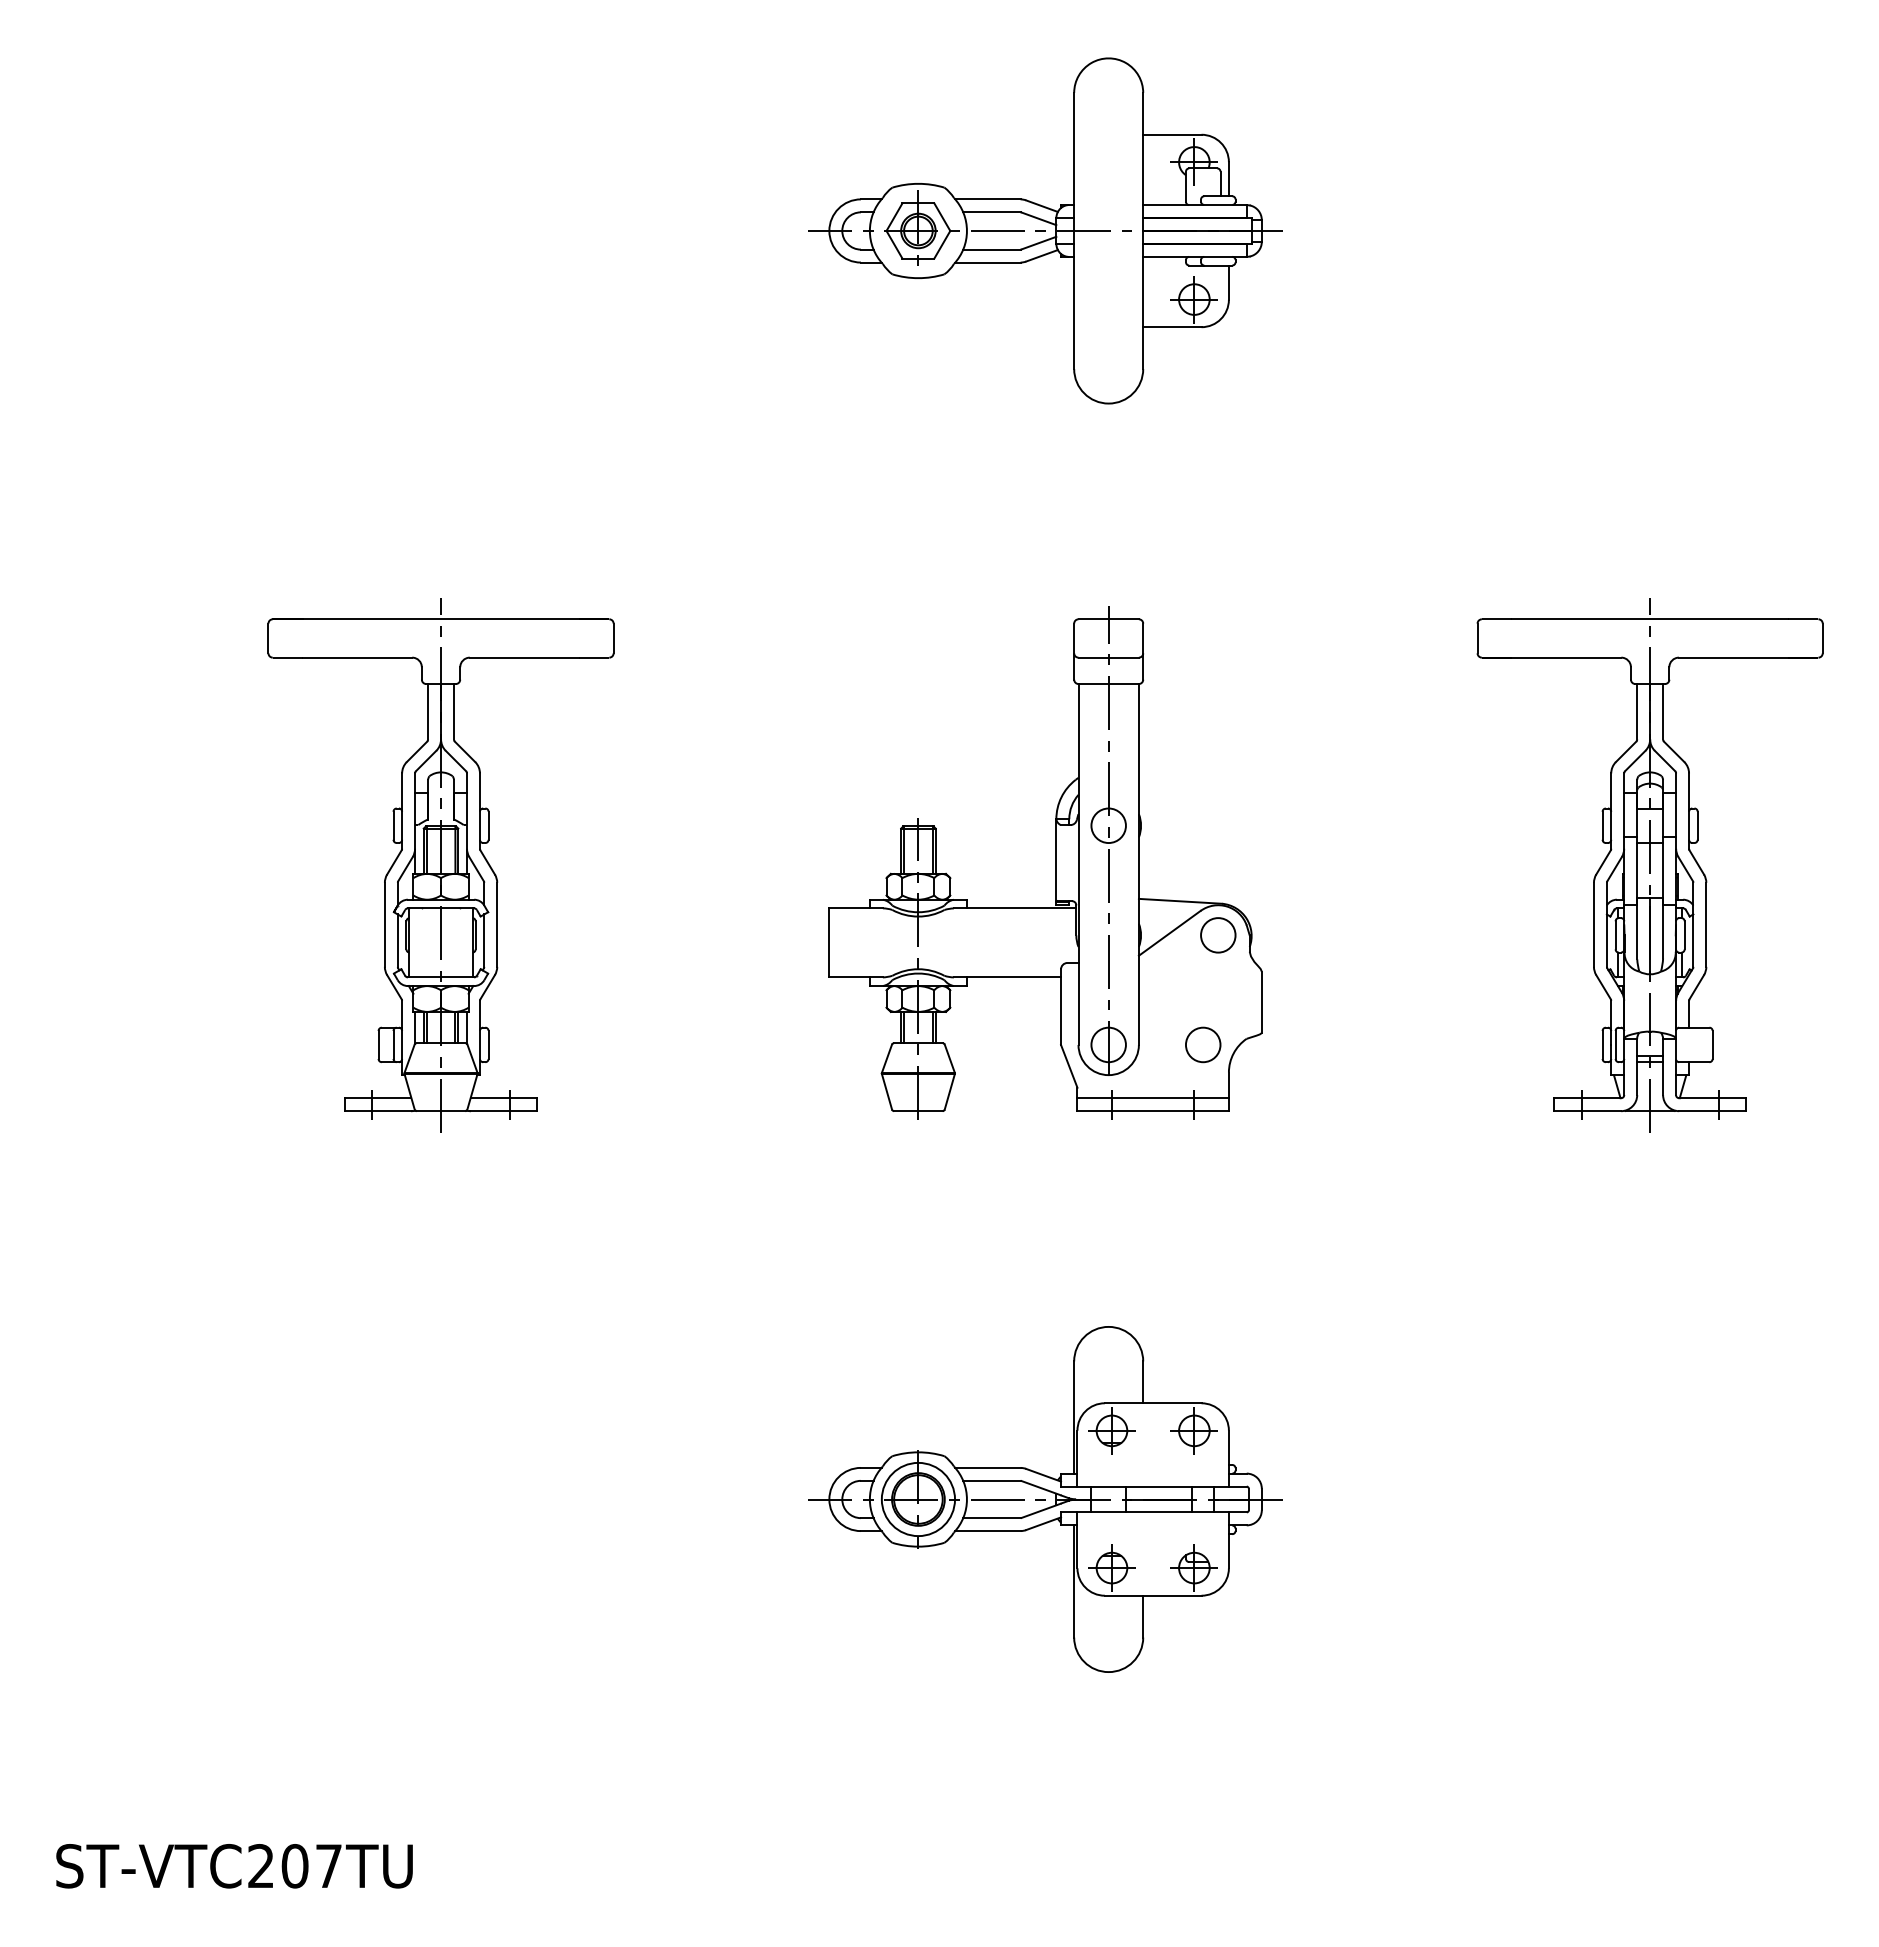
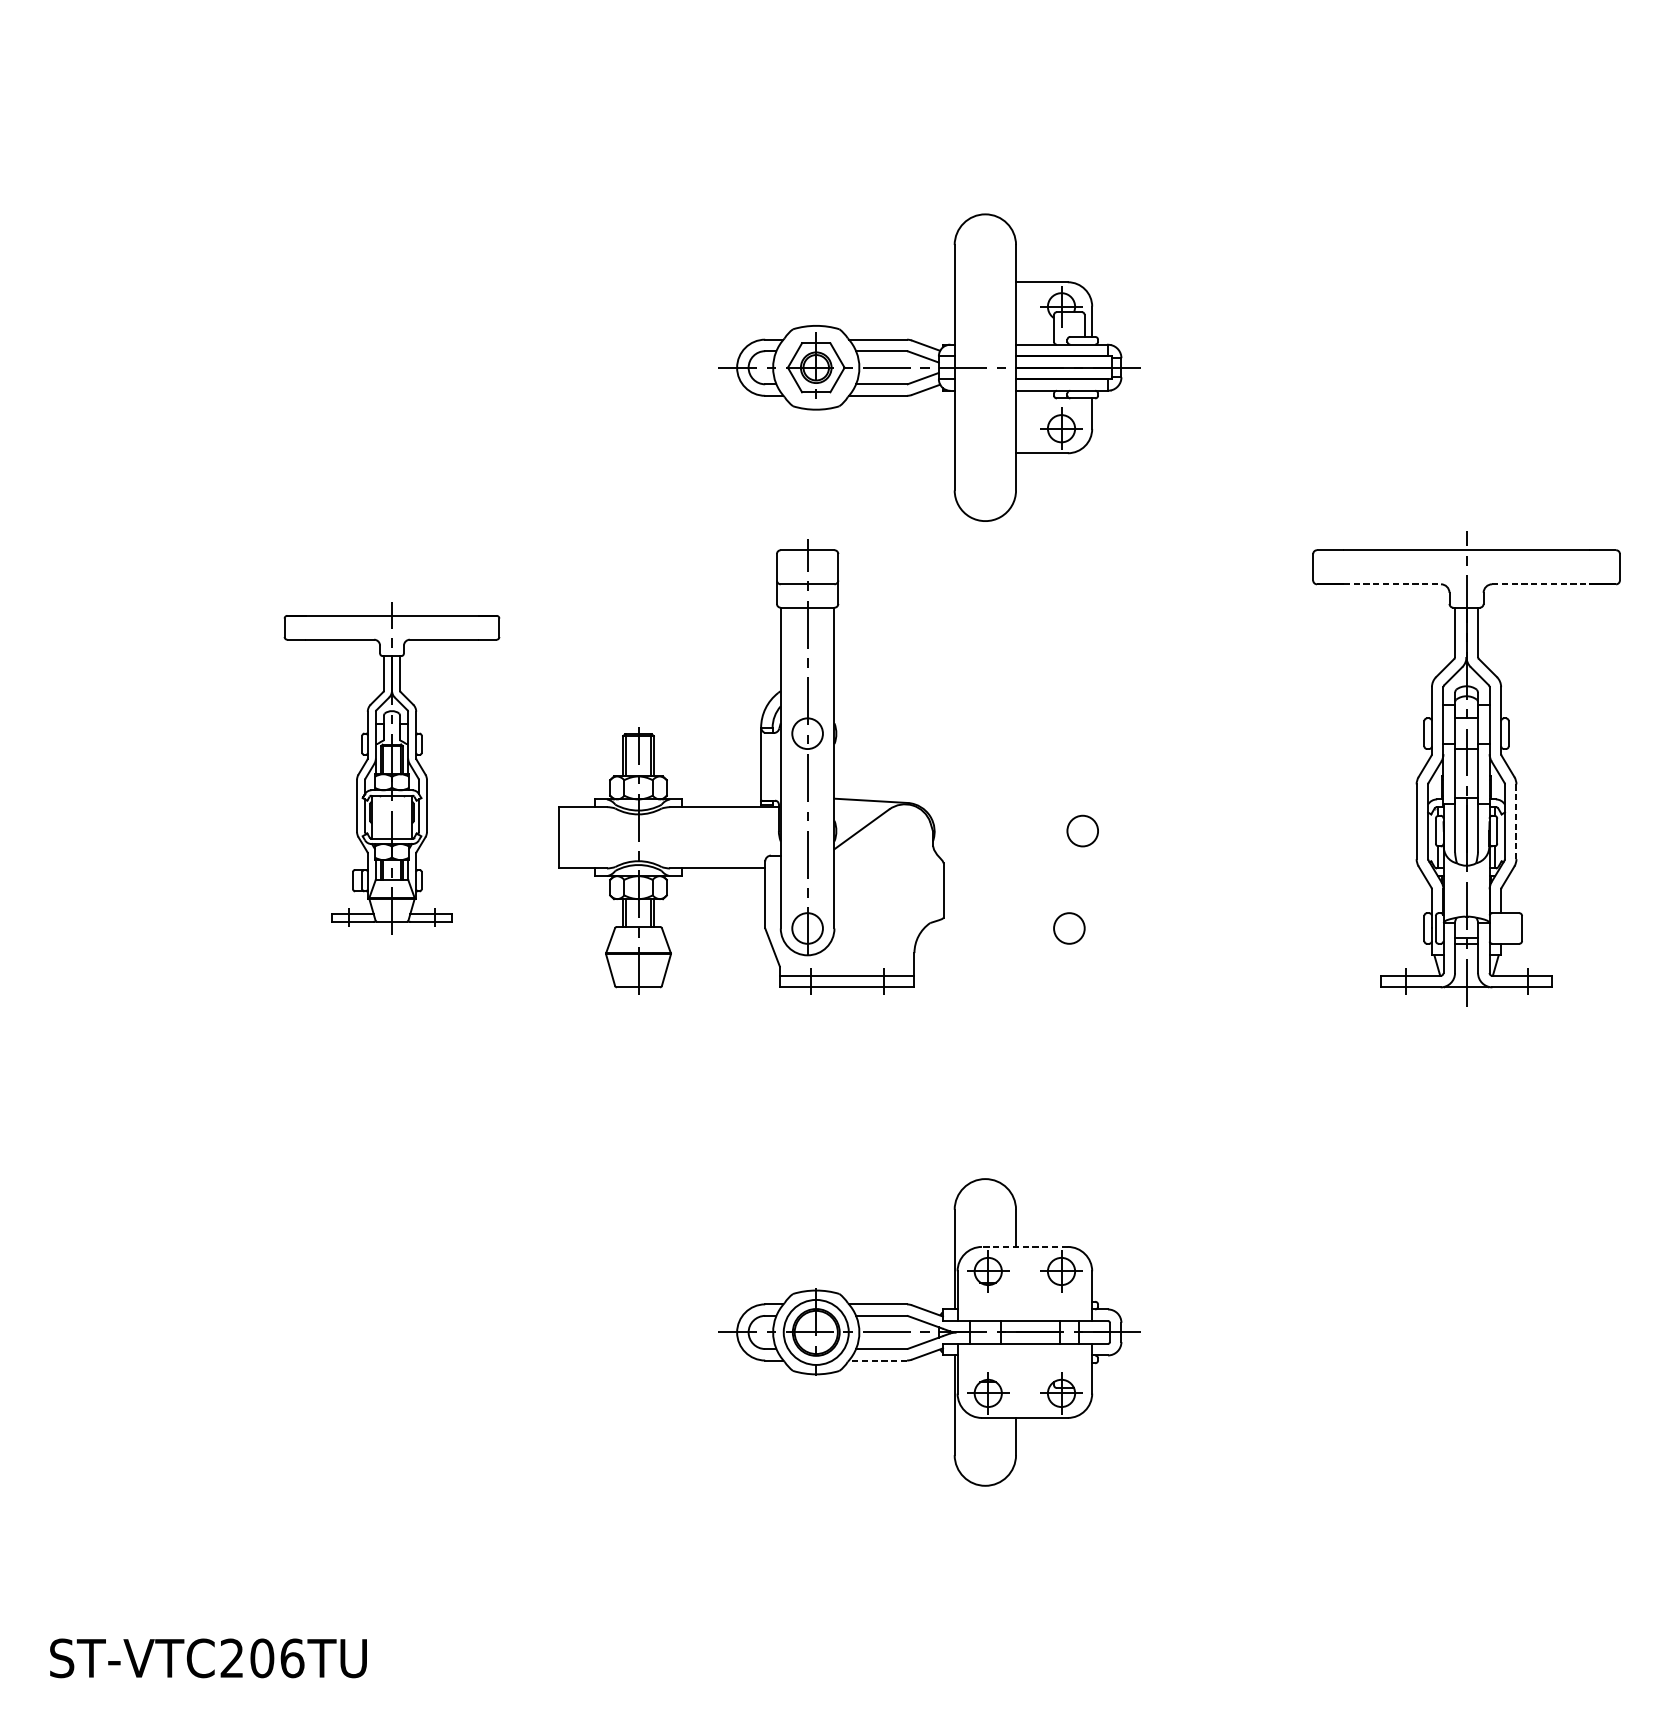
part: (1045, 230) -> (929, 367), moved
line: (1566, 657) -> (1392, 584), solid -> dashed
line: (1733, 657) -> (1540, 584), solid -> dashed
part: (1055, 862) -> (760, 766), moved
part: (440, 865) -> (391, 769), size x0.7
line: (1706, 925) -> (1516, 822), solid -> dashed
line: (1152, 1403) -> (1024, 1247), solid -> dashed
line: (987, 1531) -> (877, 1360), solid -> dashed
text: (328, 1866) -> (292, 1658), ST-VTC207TU -> ST-VTC206TU

